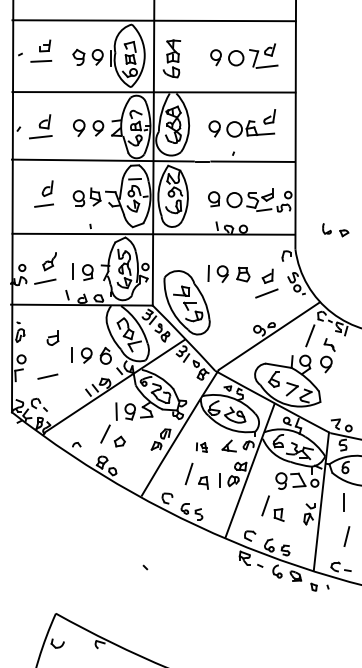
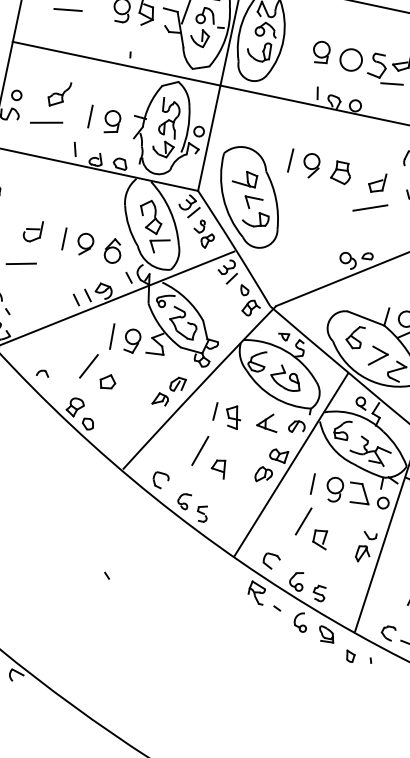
part: (52, 337) -> (32, 230), moved
part: (201, 447) -> (226, 415), size x1.67
line: (219, 480) -> (312, 484), moved

